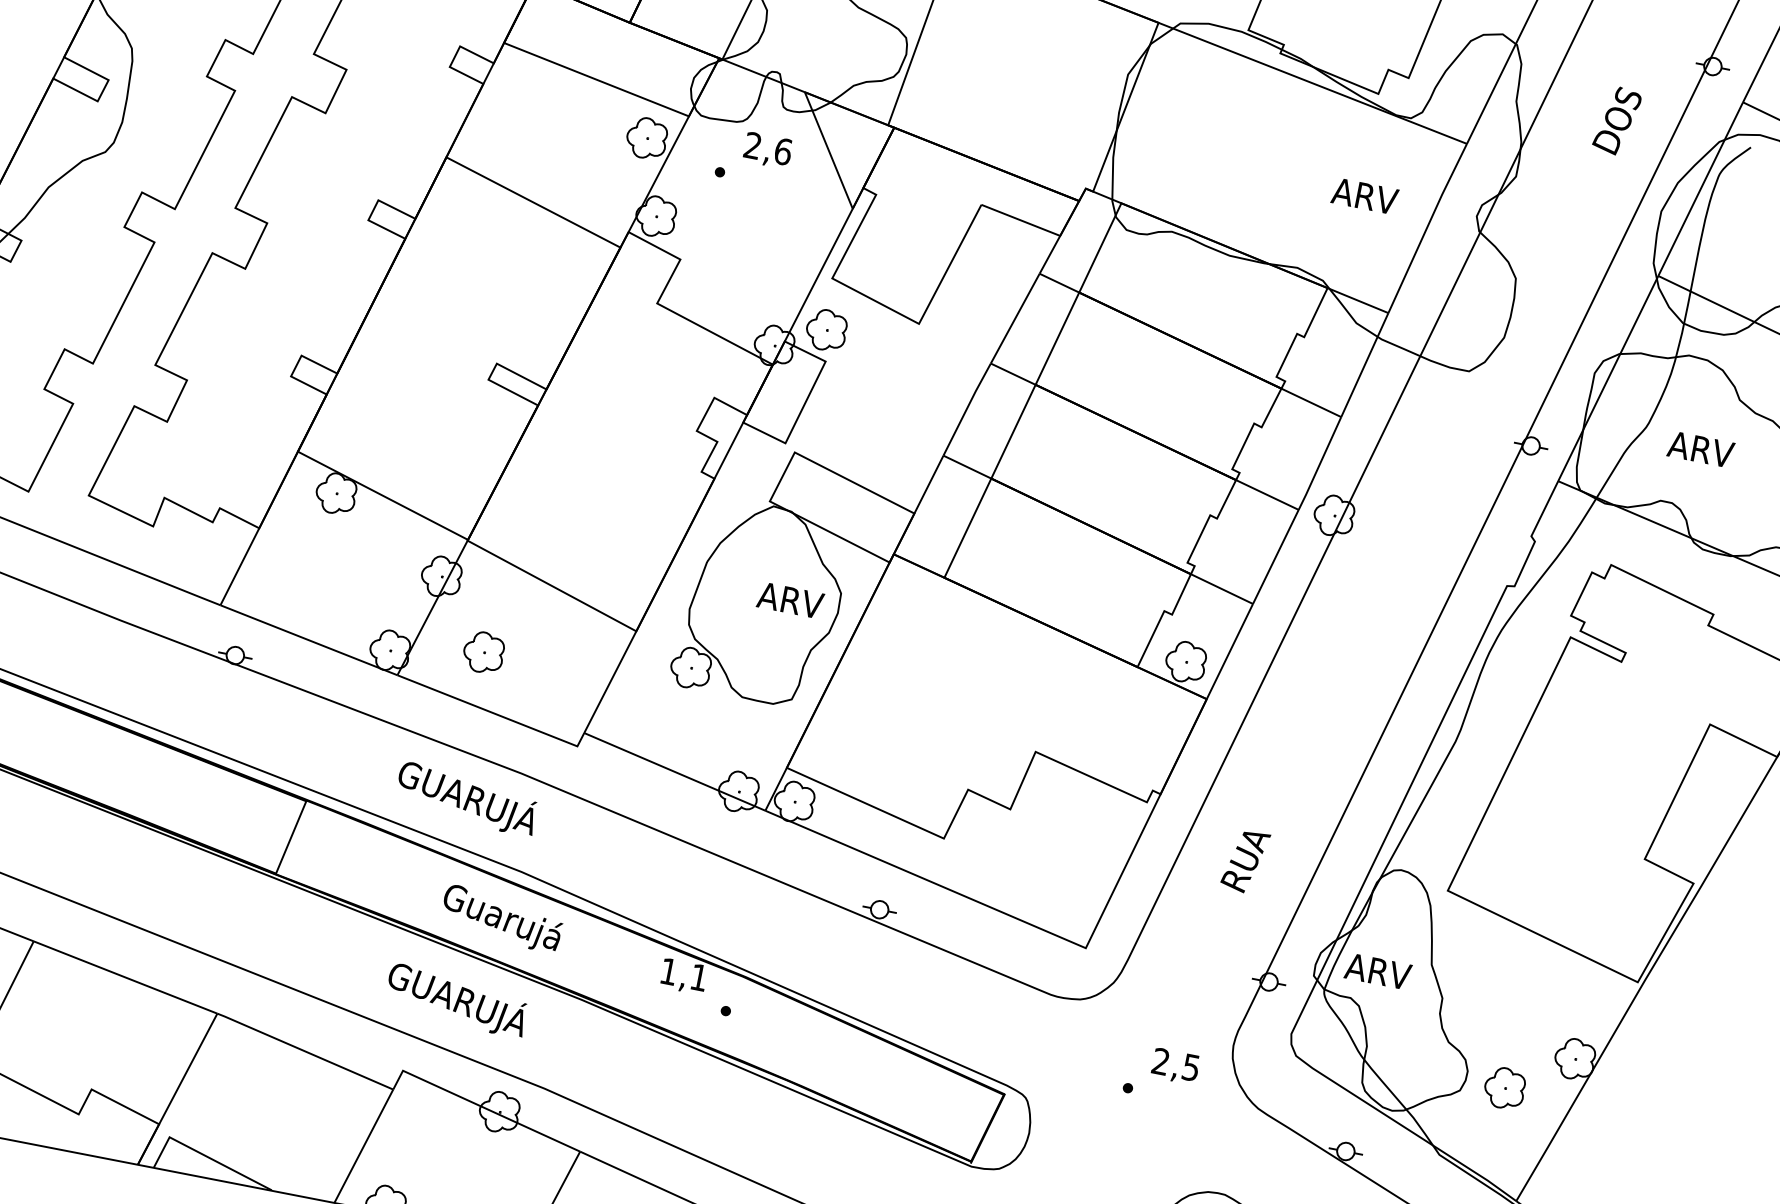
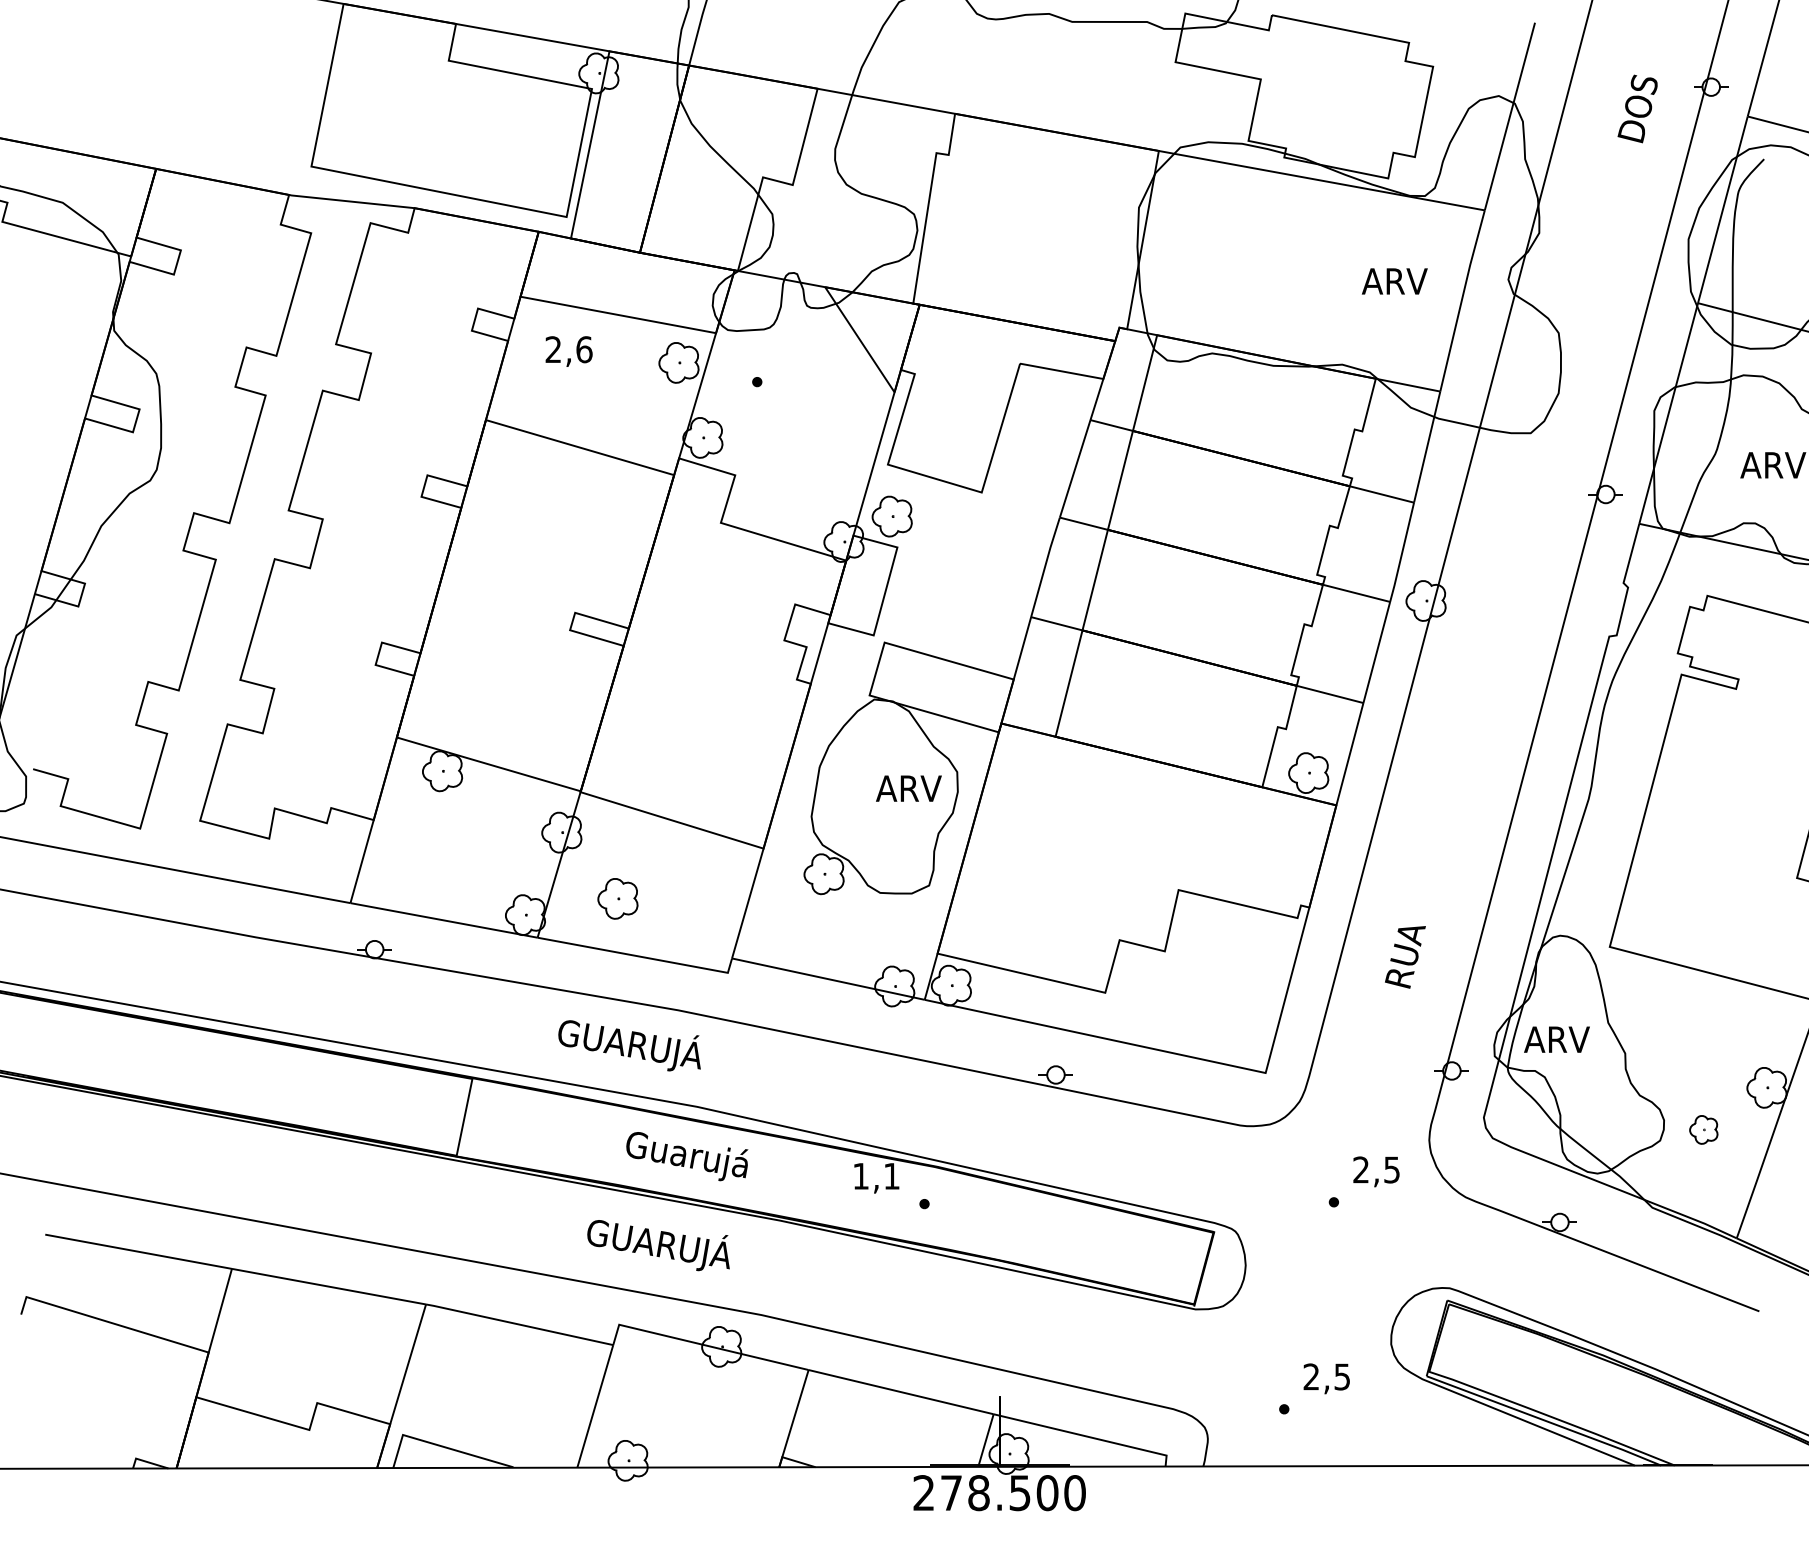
text: (1616, 120) -> (1637, 108), moved
text: (767, 150) -> (568, 351), moved
part: (1504, 1087) -> (1703, 1129), size x0.7

